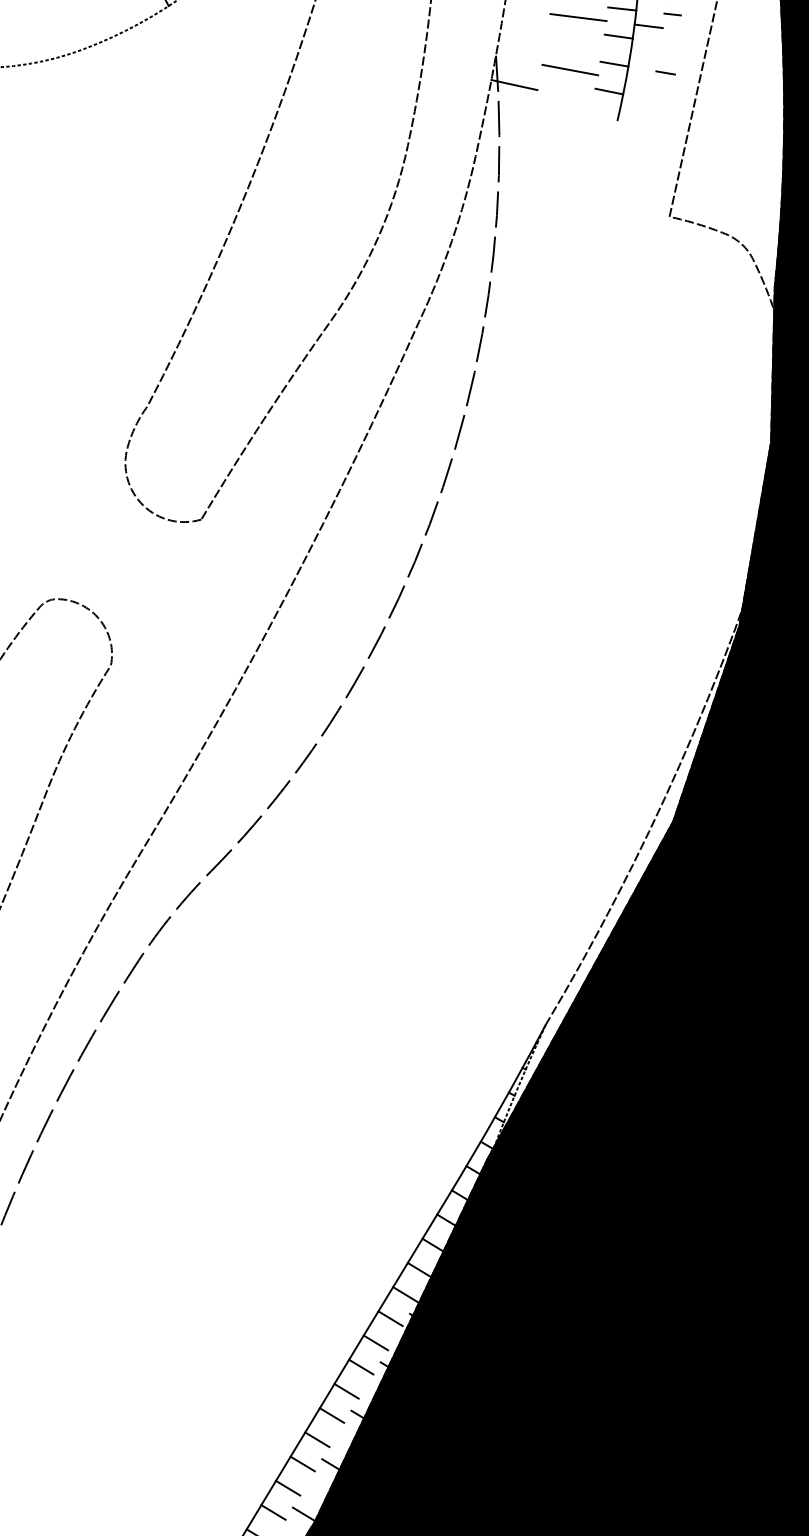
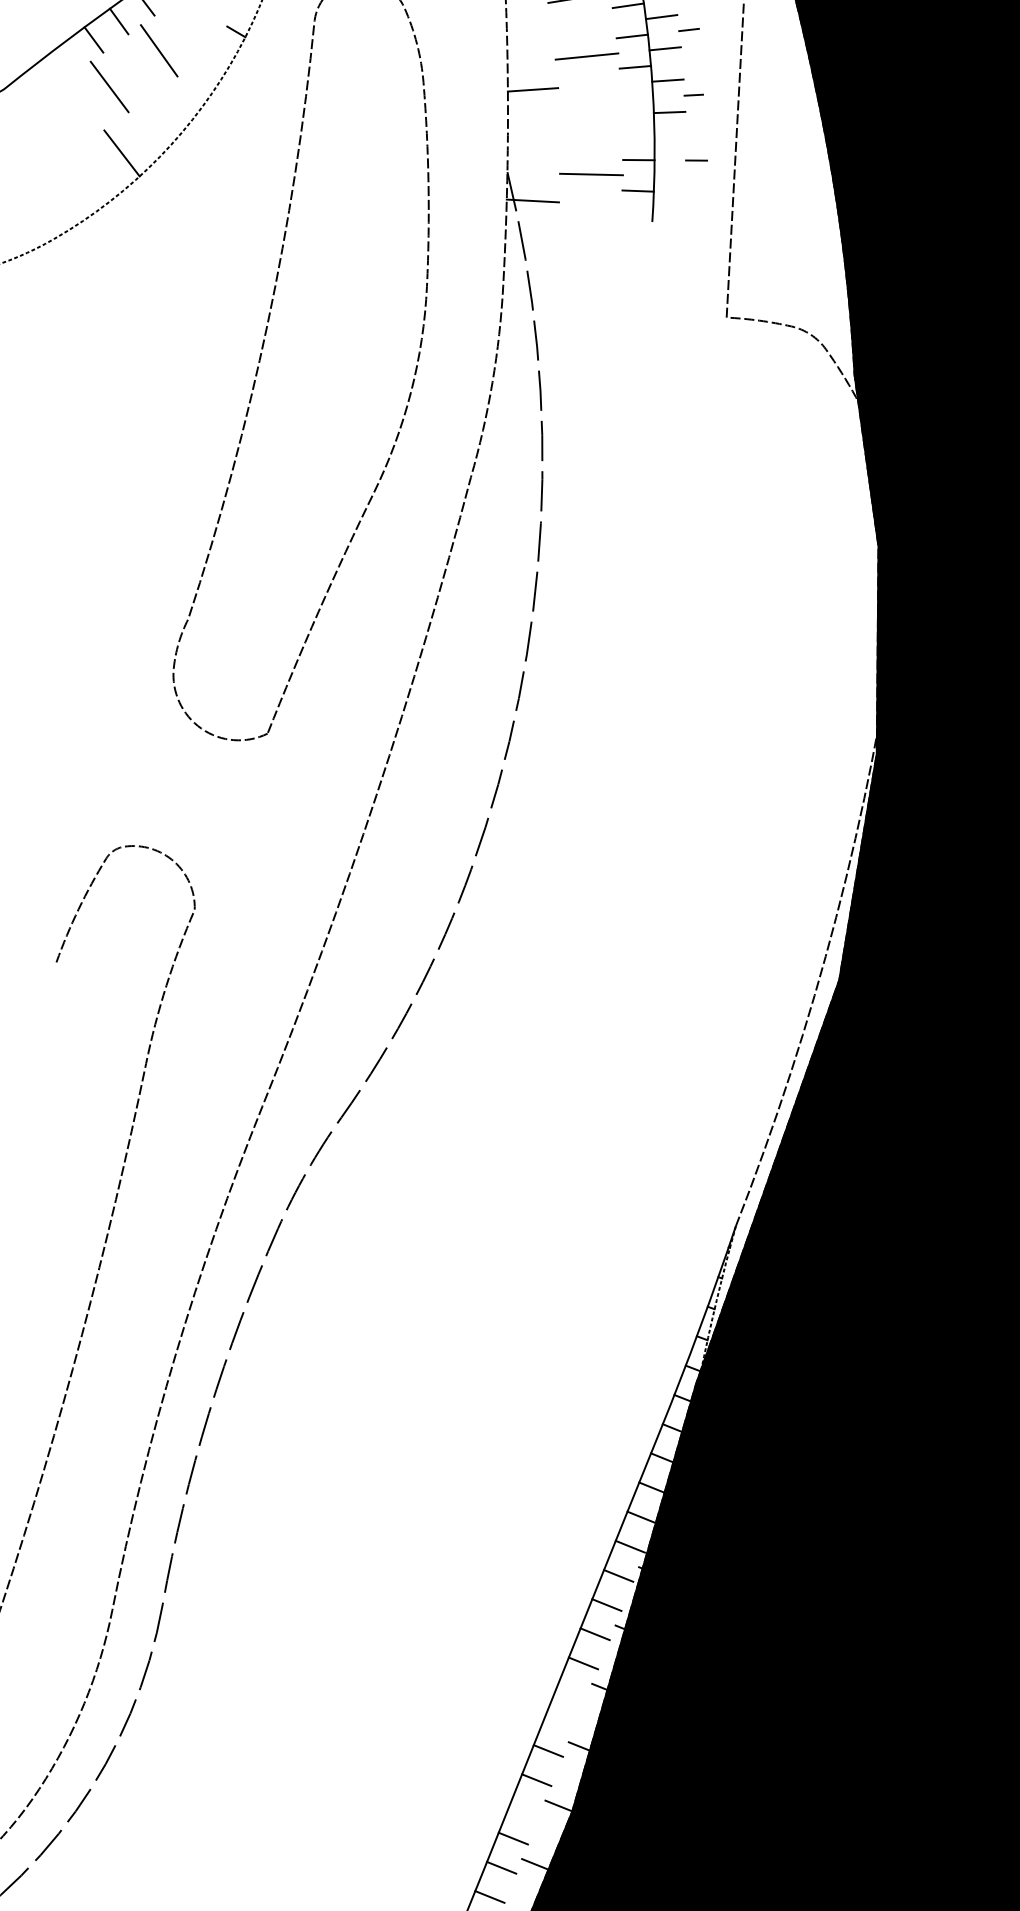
line: (622, 9) -> (637, 98), removed
line: (578, 17) -> (590, 115), removed
line: (618, 36) -> (638, 128), removed
line: (331, 1415) -> (571, 1692), removed
line: (316, 1439) -> (559, 1721), removed
line: (273, 1512) -> (524, 1809), removed

